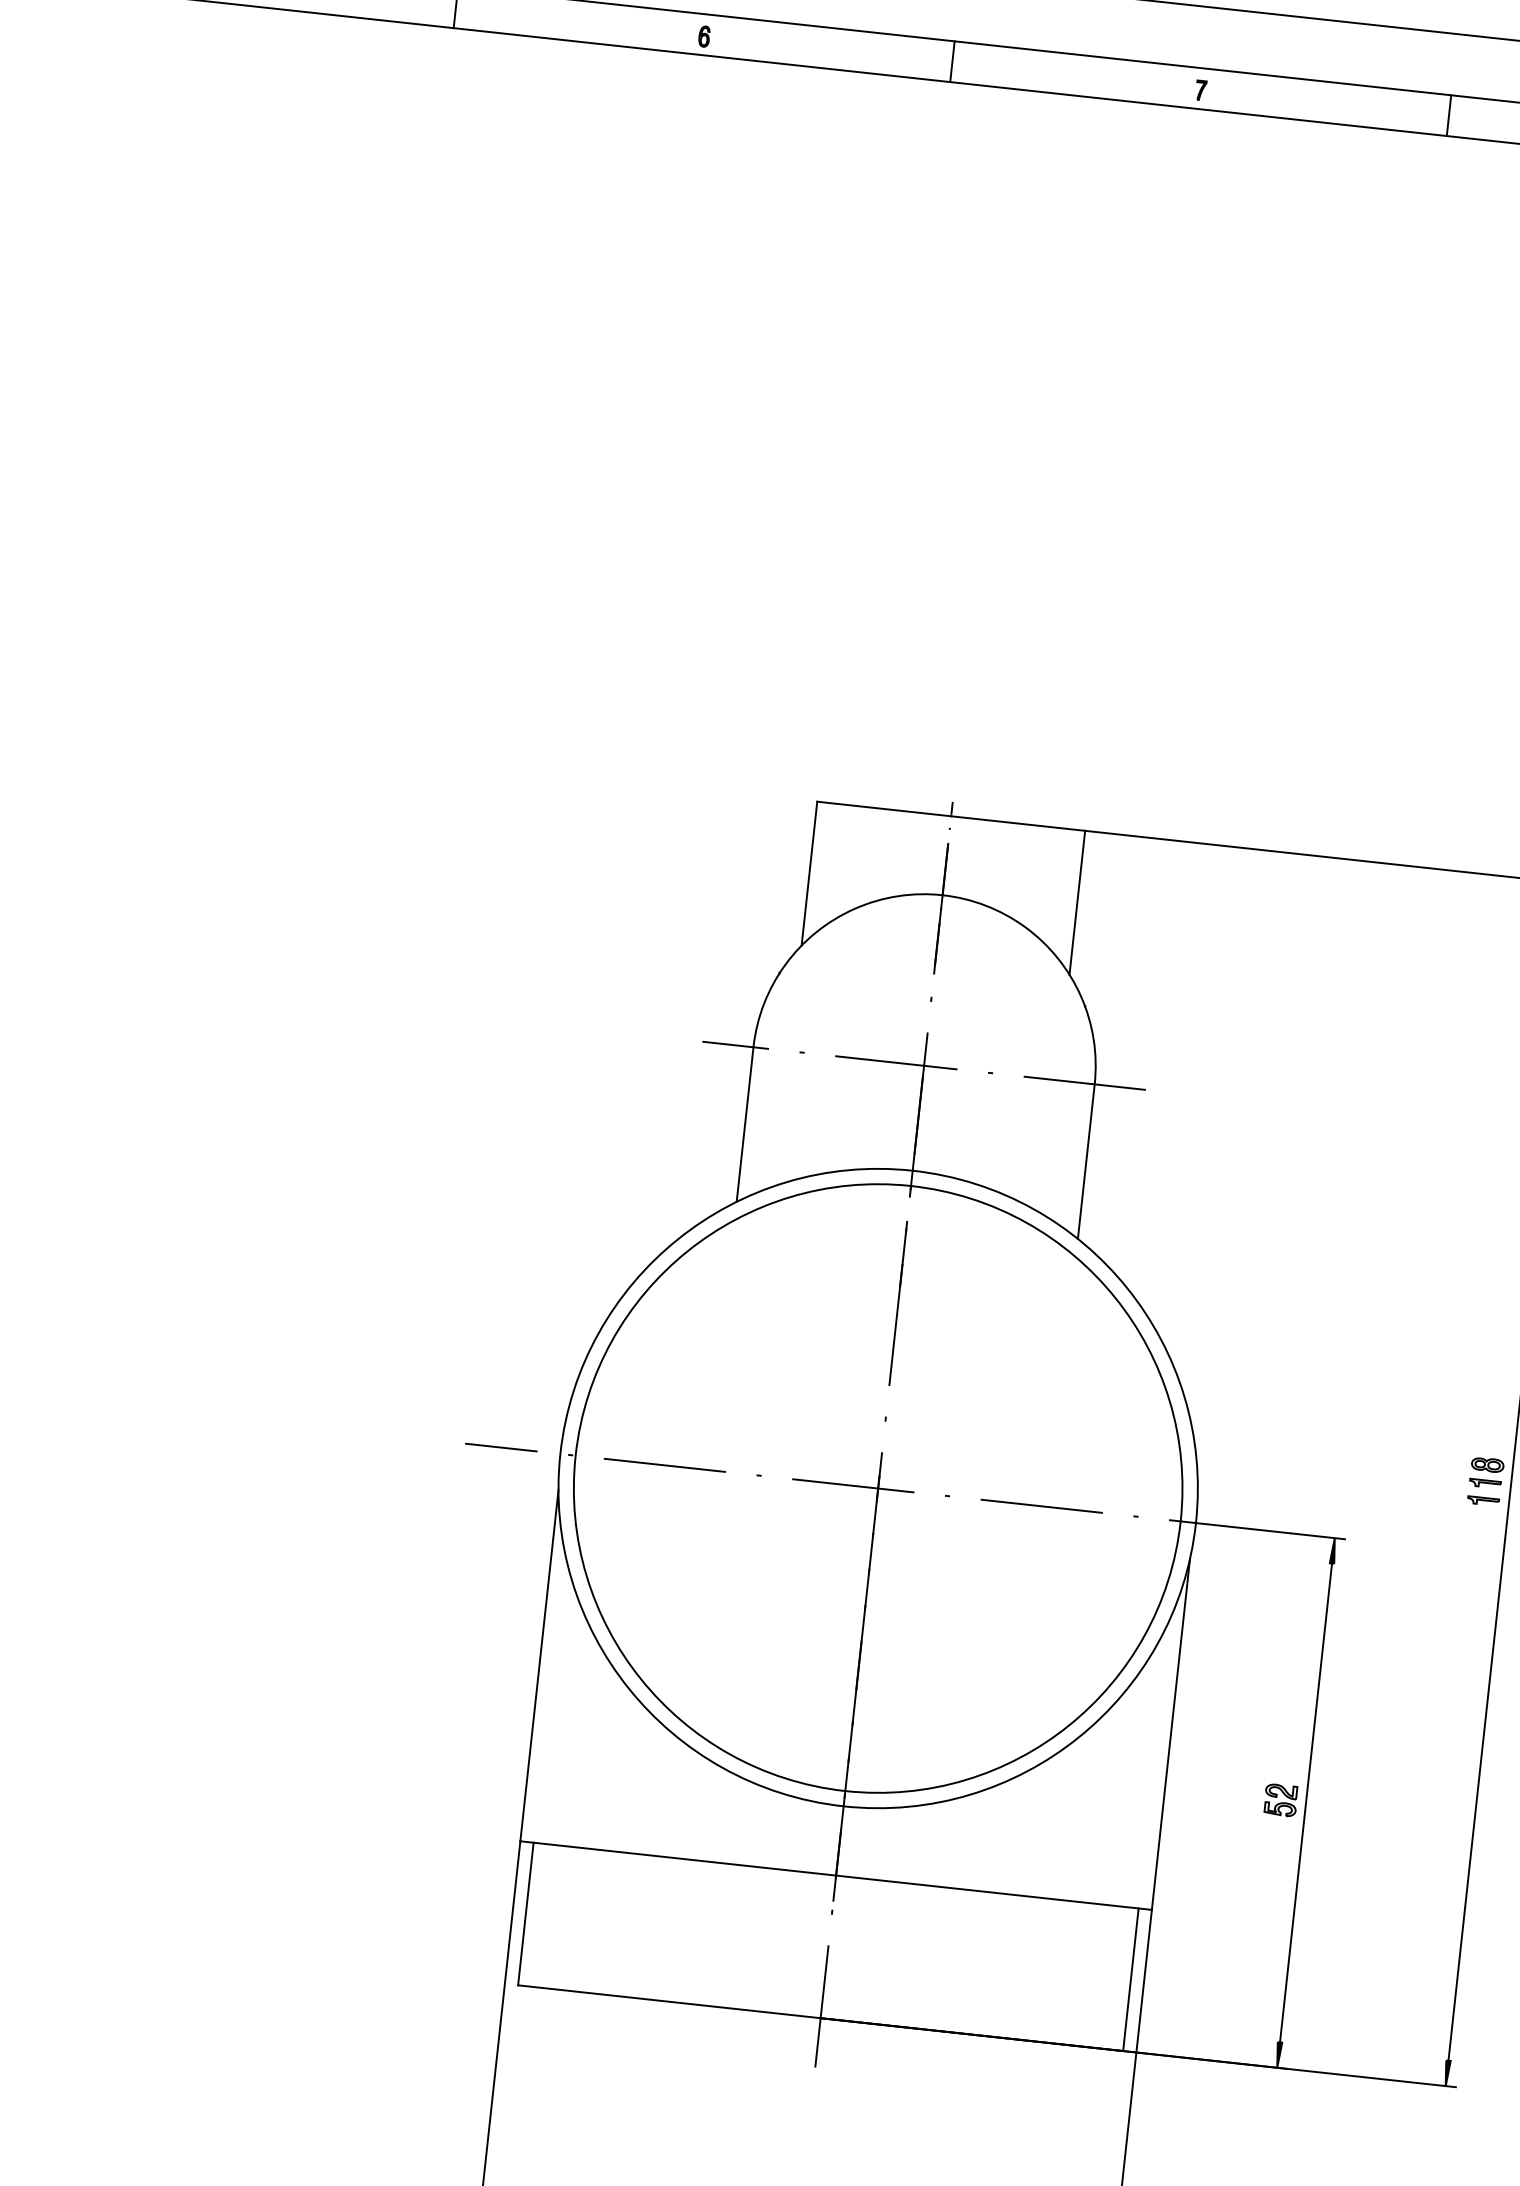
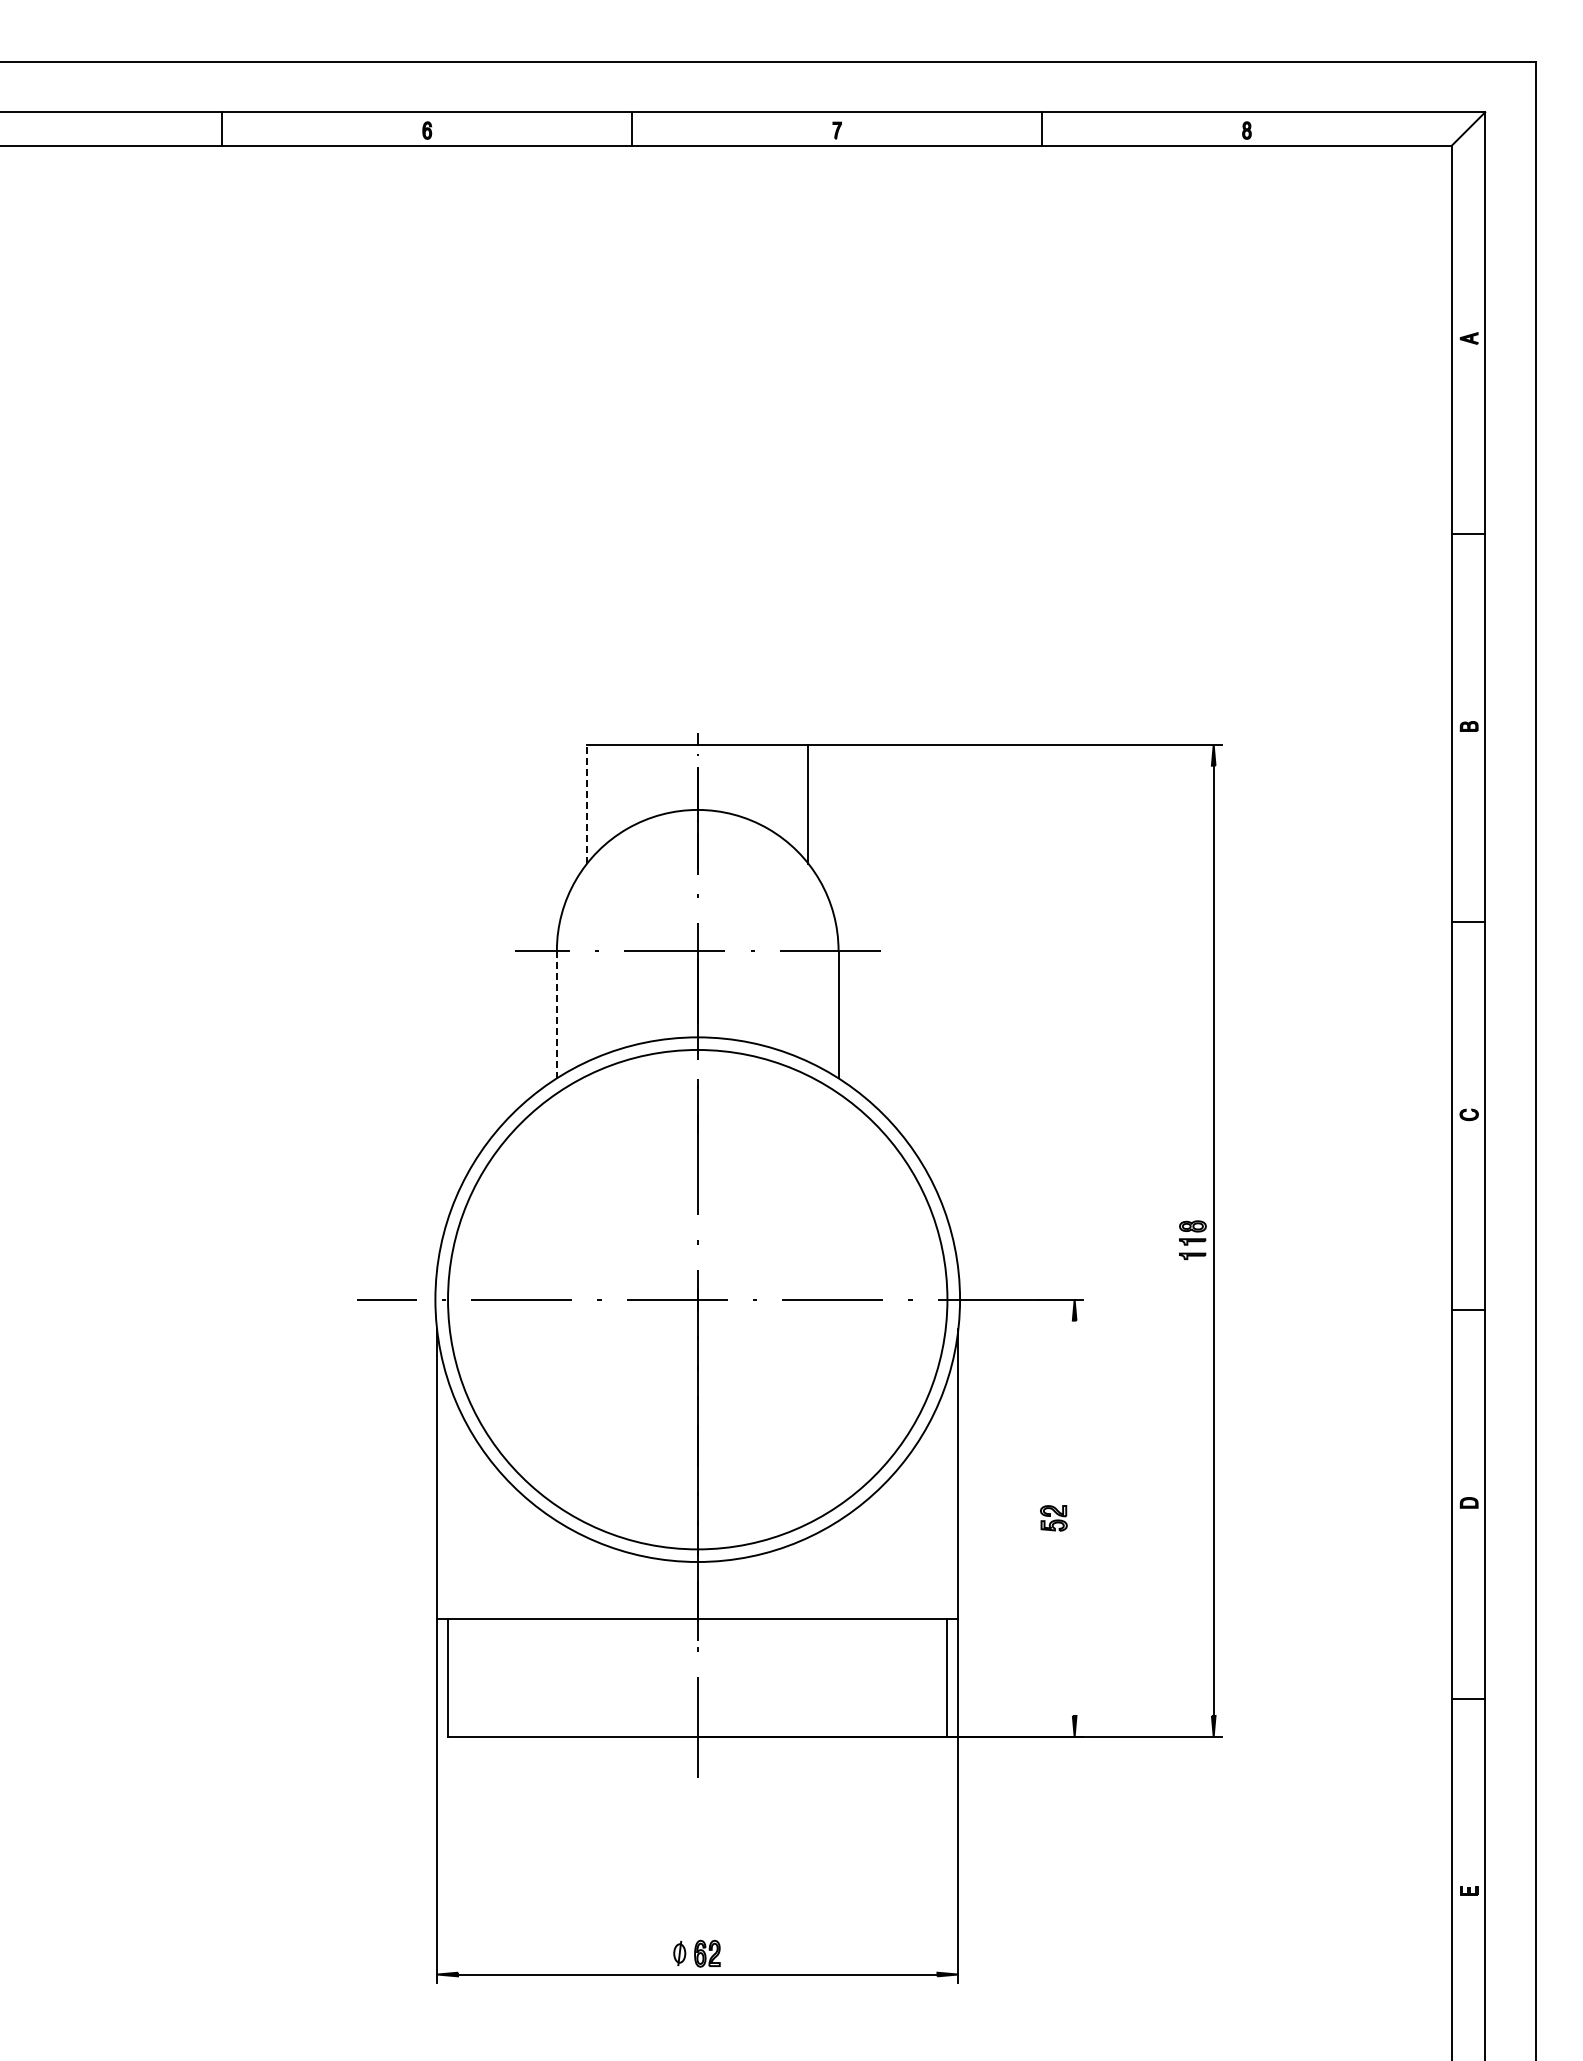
line: (809, 872) -> (587, 803), solid -> dashed
line: (744, 1124) -> (556, 1014), solid -> dashed
line: (1305, 1801) -> (1074, 1517), removed

